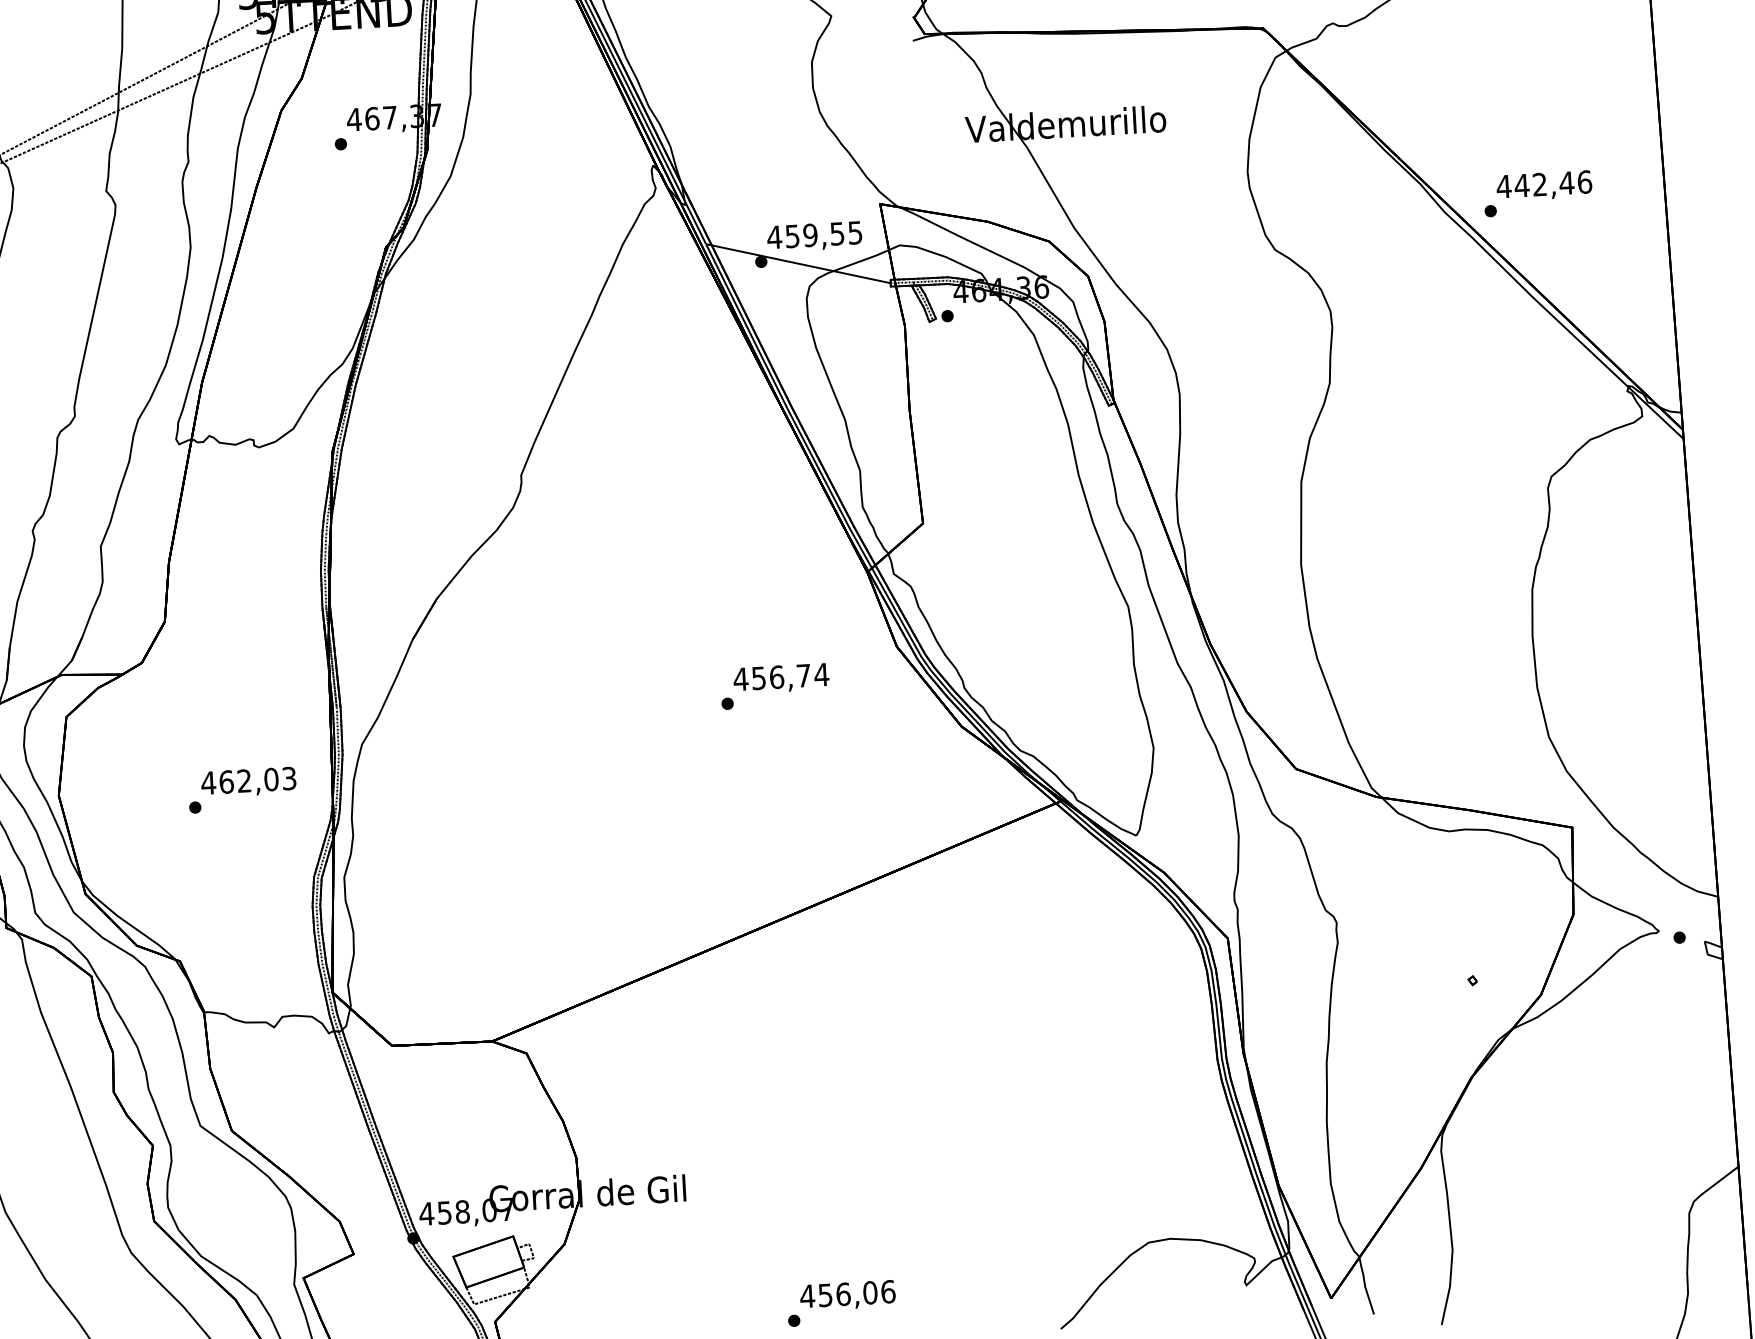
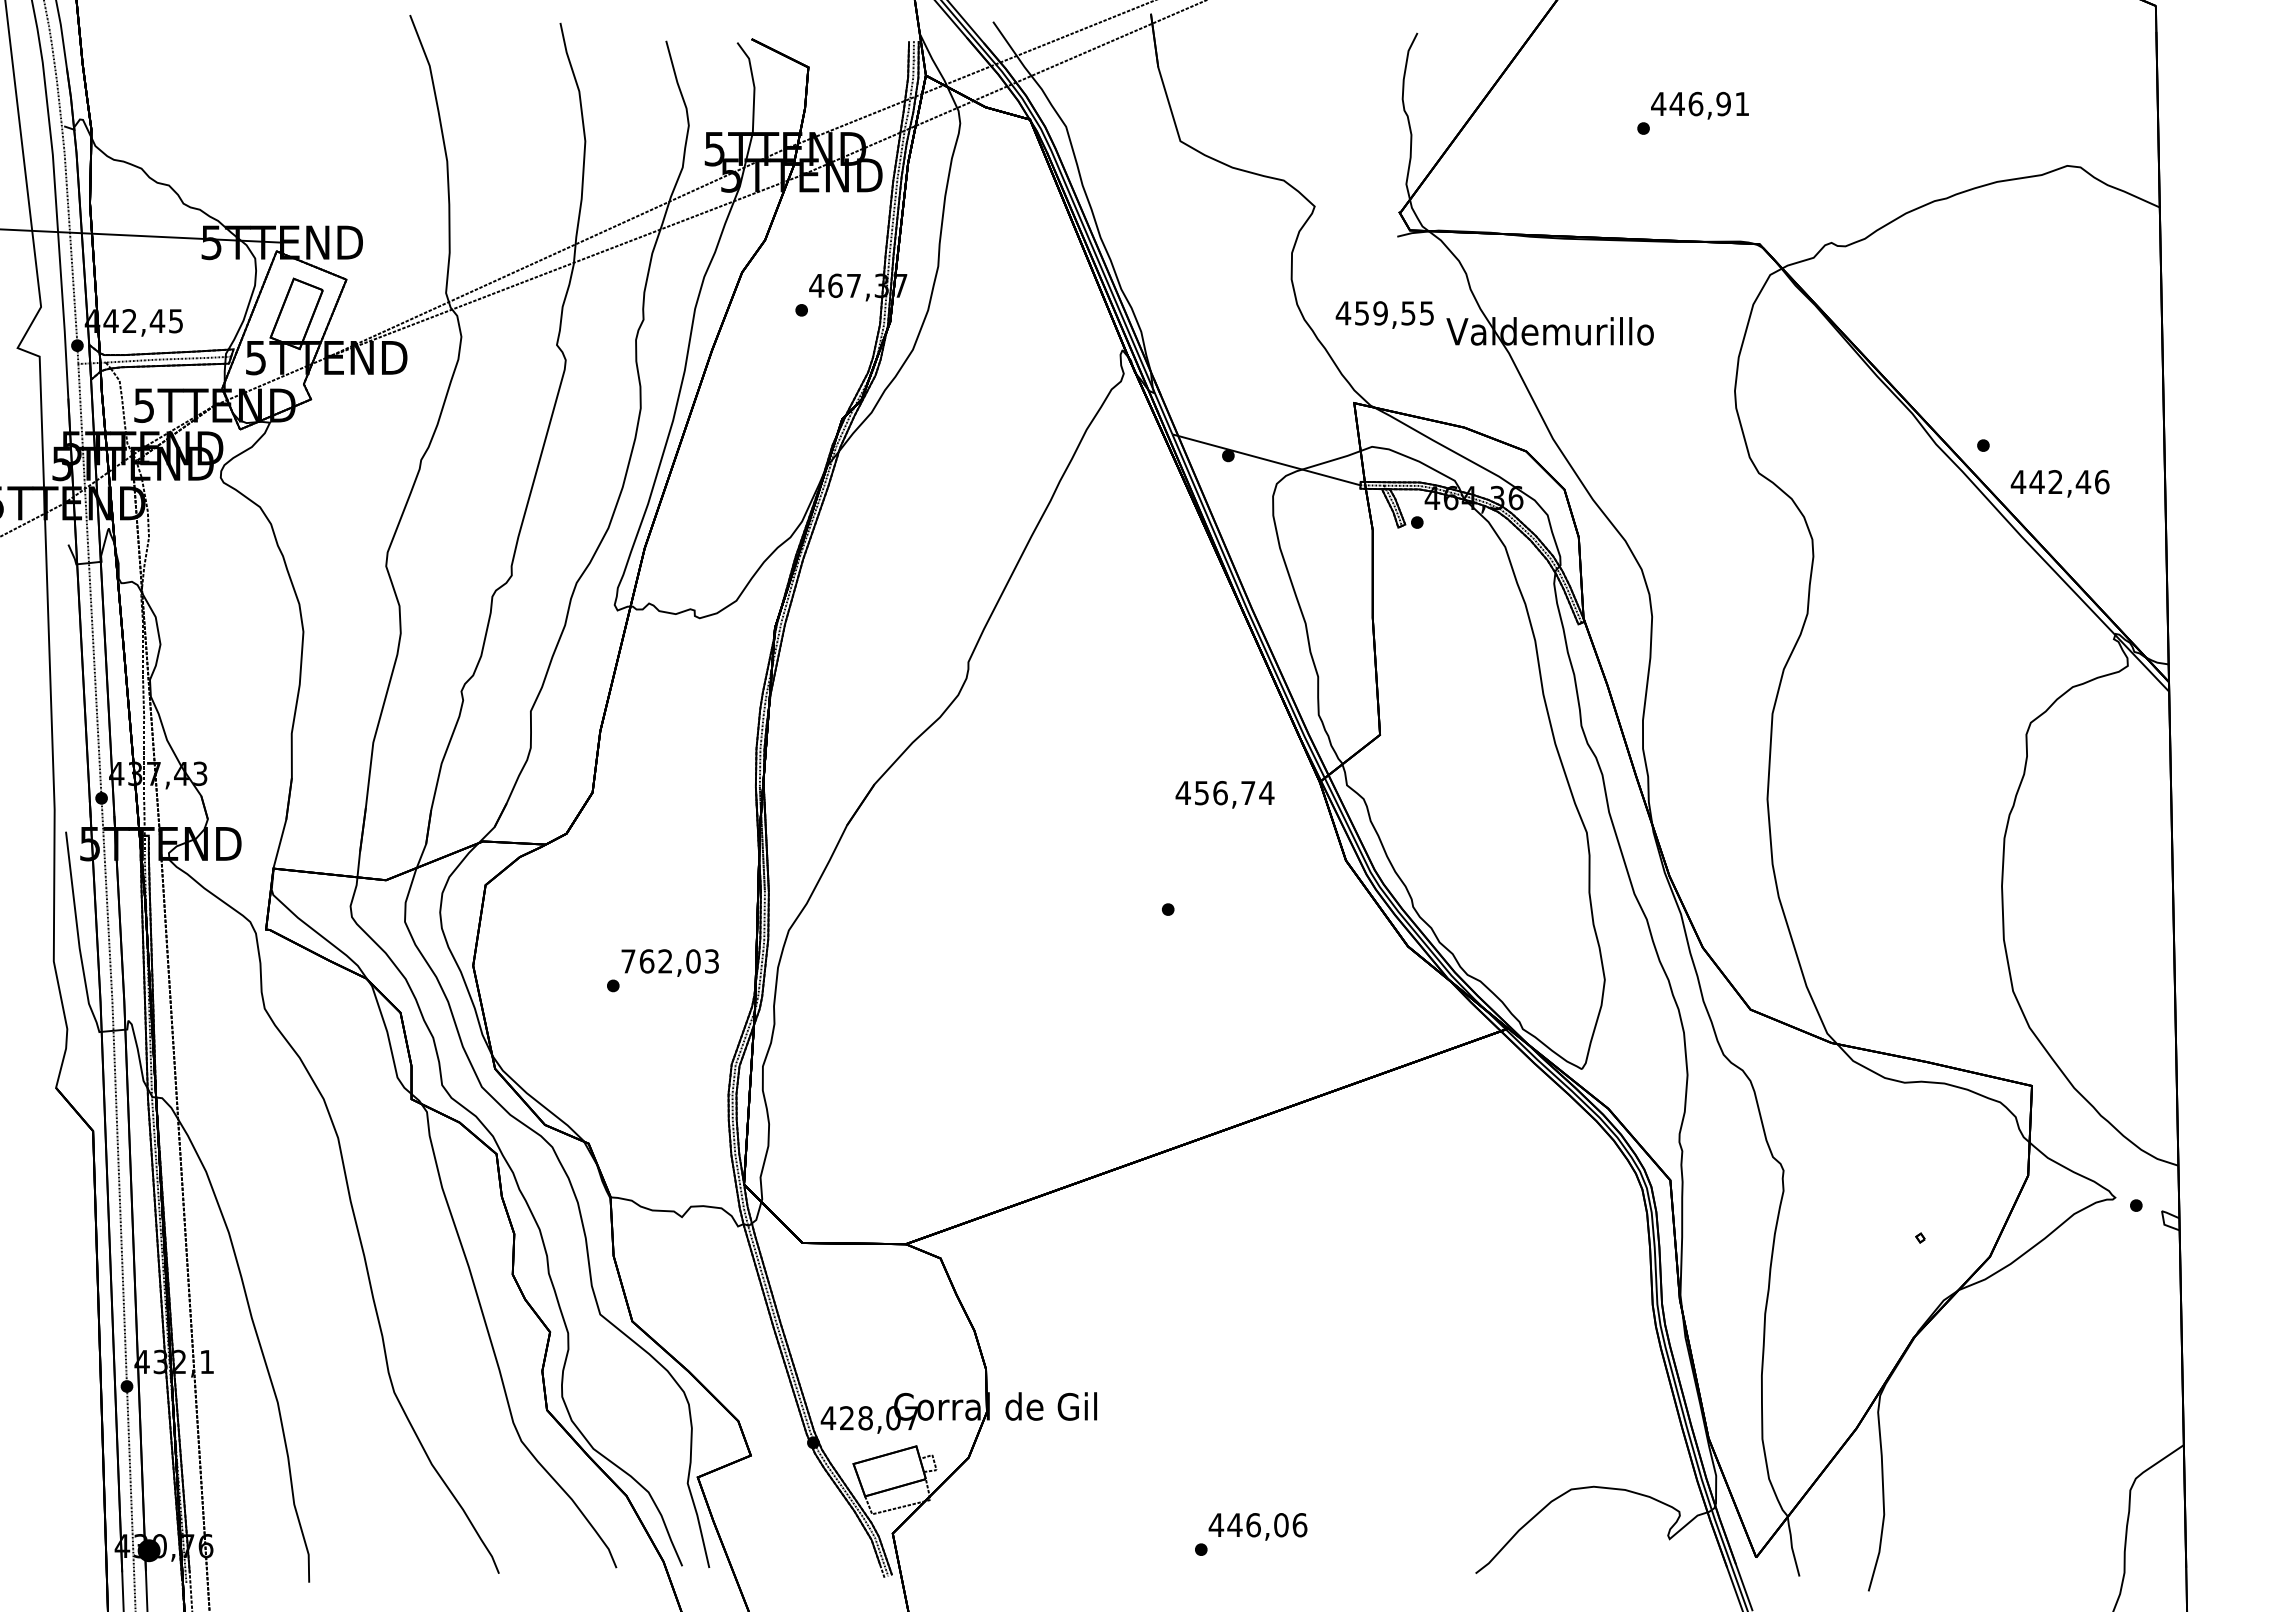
text: (1543, 185) -> (2059, 483), moved
text: (814, 236) -> (1384, 314), moved
text: (780, 678) -> (1224, 794), moved
text: (208, 783) -> (628, 961), 462,03 -> 762,03
text: (444, 1213) -> (846, 1418), 458,07 -> 428,07
text: (825, 1295) -> (1234, 1525), 456,06 -> 446,06

